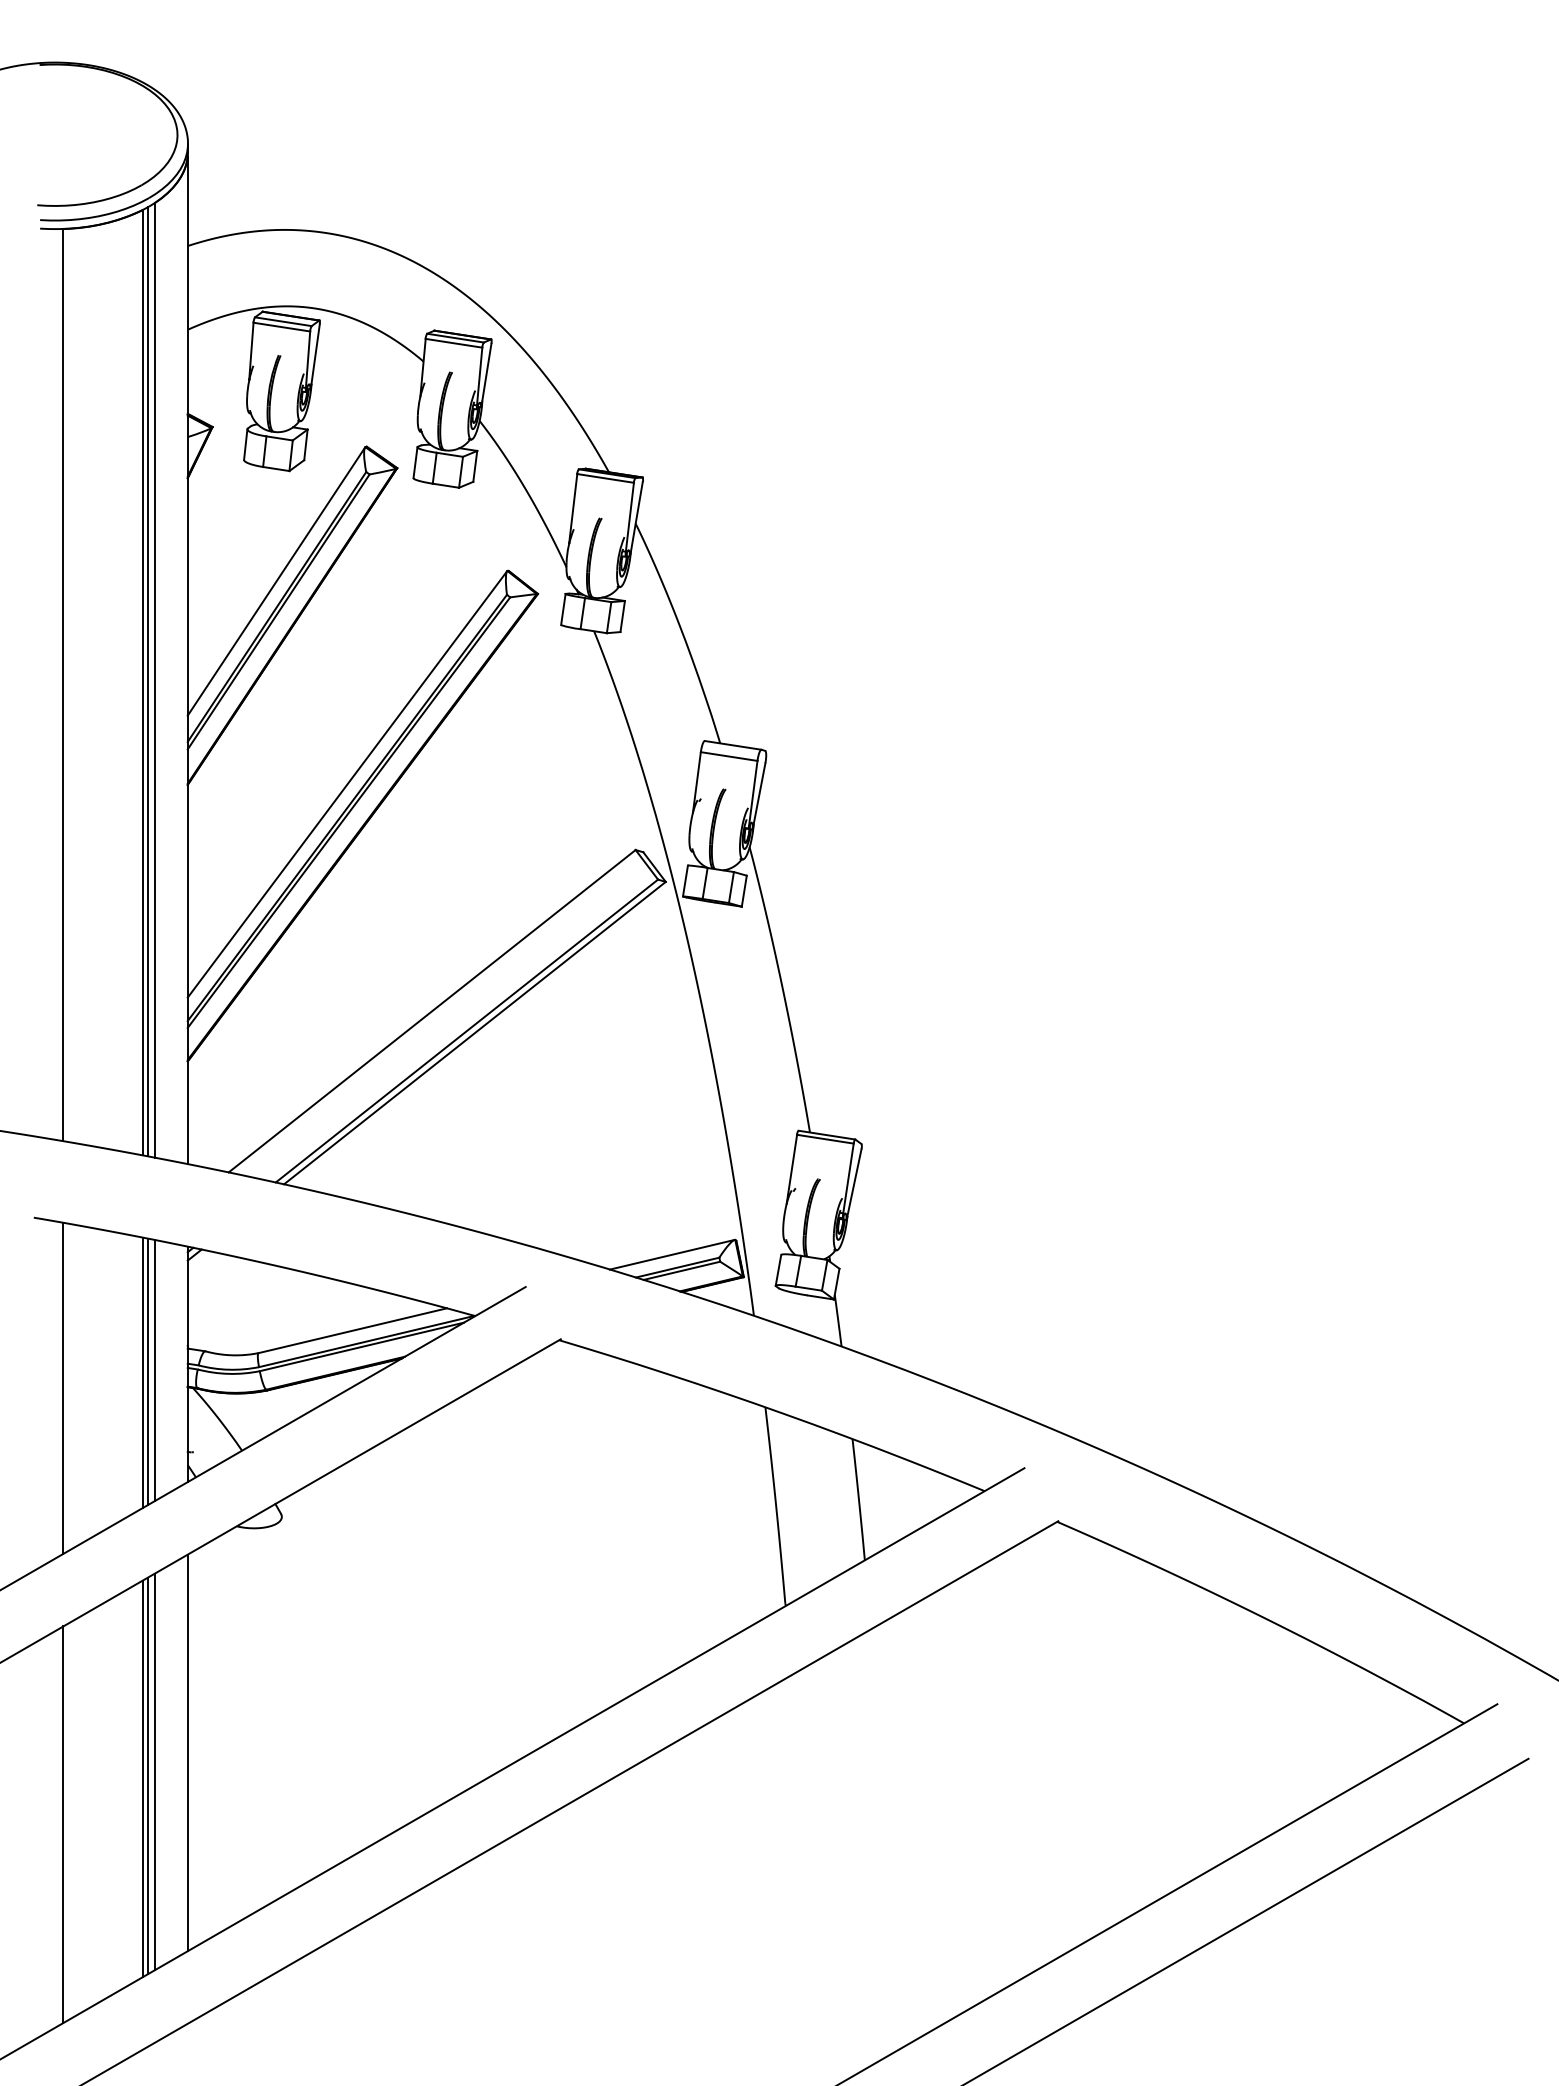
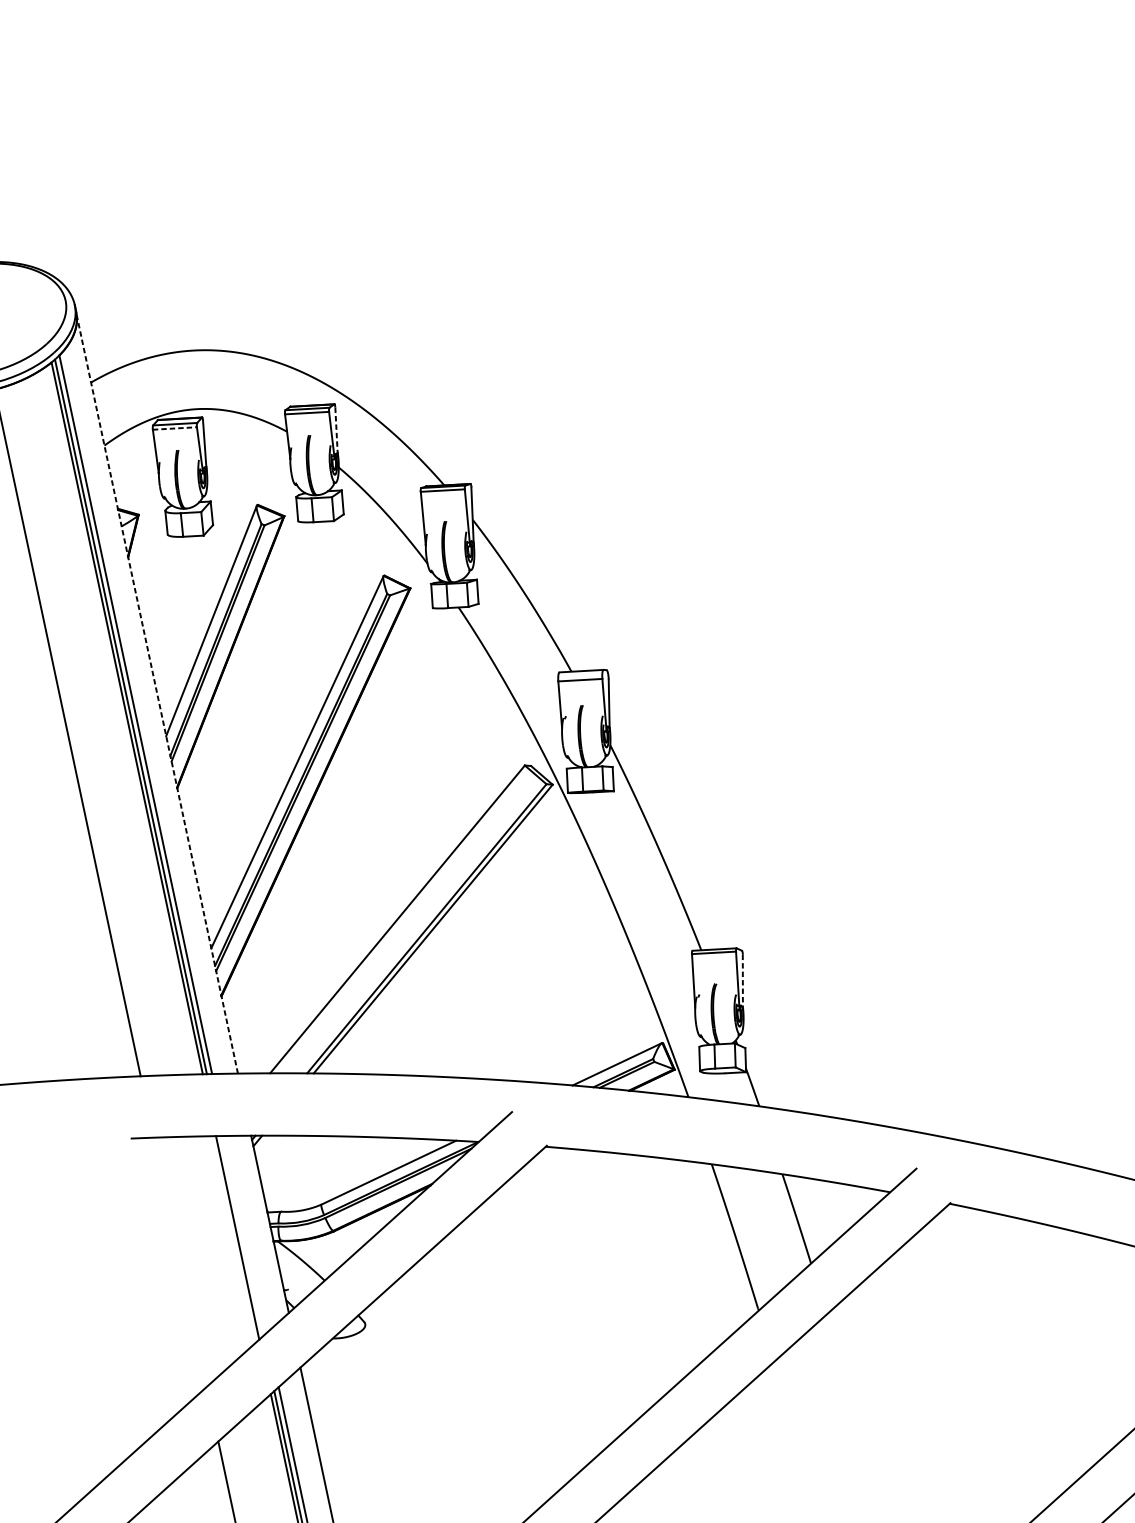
line: (281, 327) -> (174, 428), solid -> dashed
line: (486, 374) -> (336, 431), solid -> dashed
line: (187, 660) -> (157, 694), solid -> dashed
line: (854, 1183) -> (743, 981), solid -> dashed
line: (154, 1370) -> (245, 1234), removed
line: (148, 1371) -> (241, 1236), removed
line: (63, 1387) -> (180, 1261), removed

